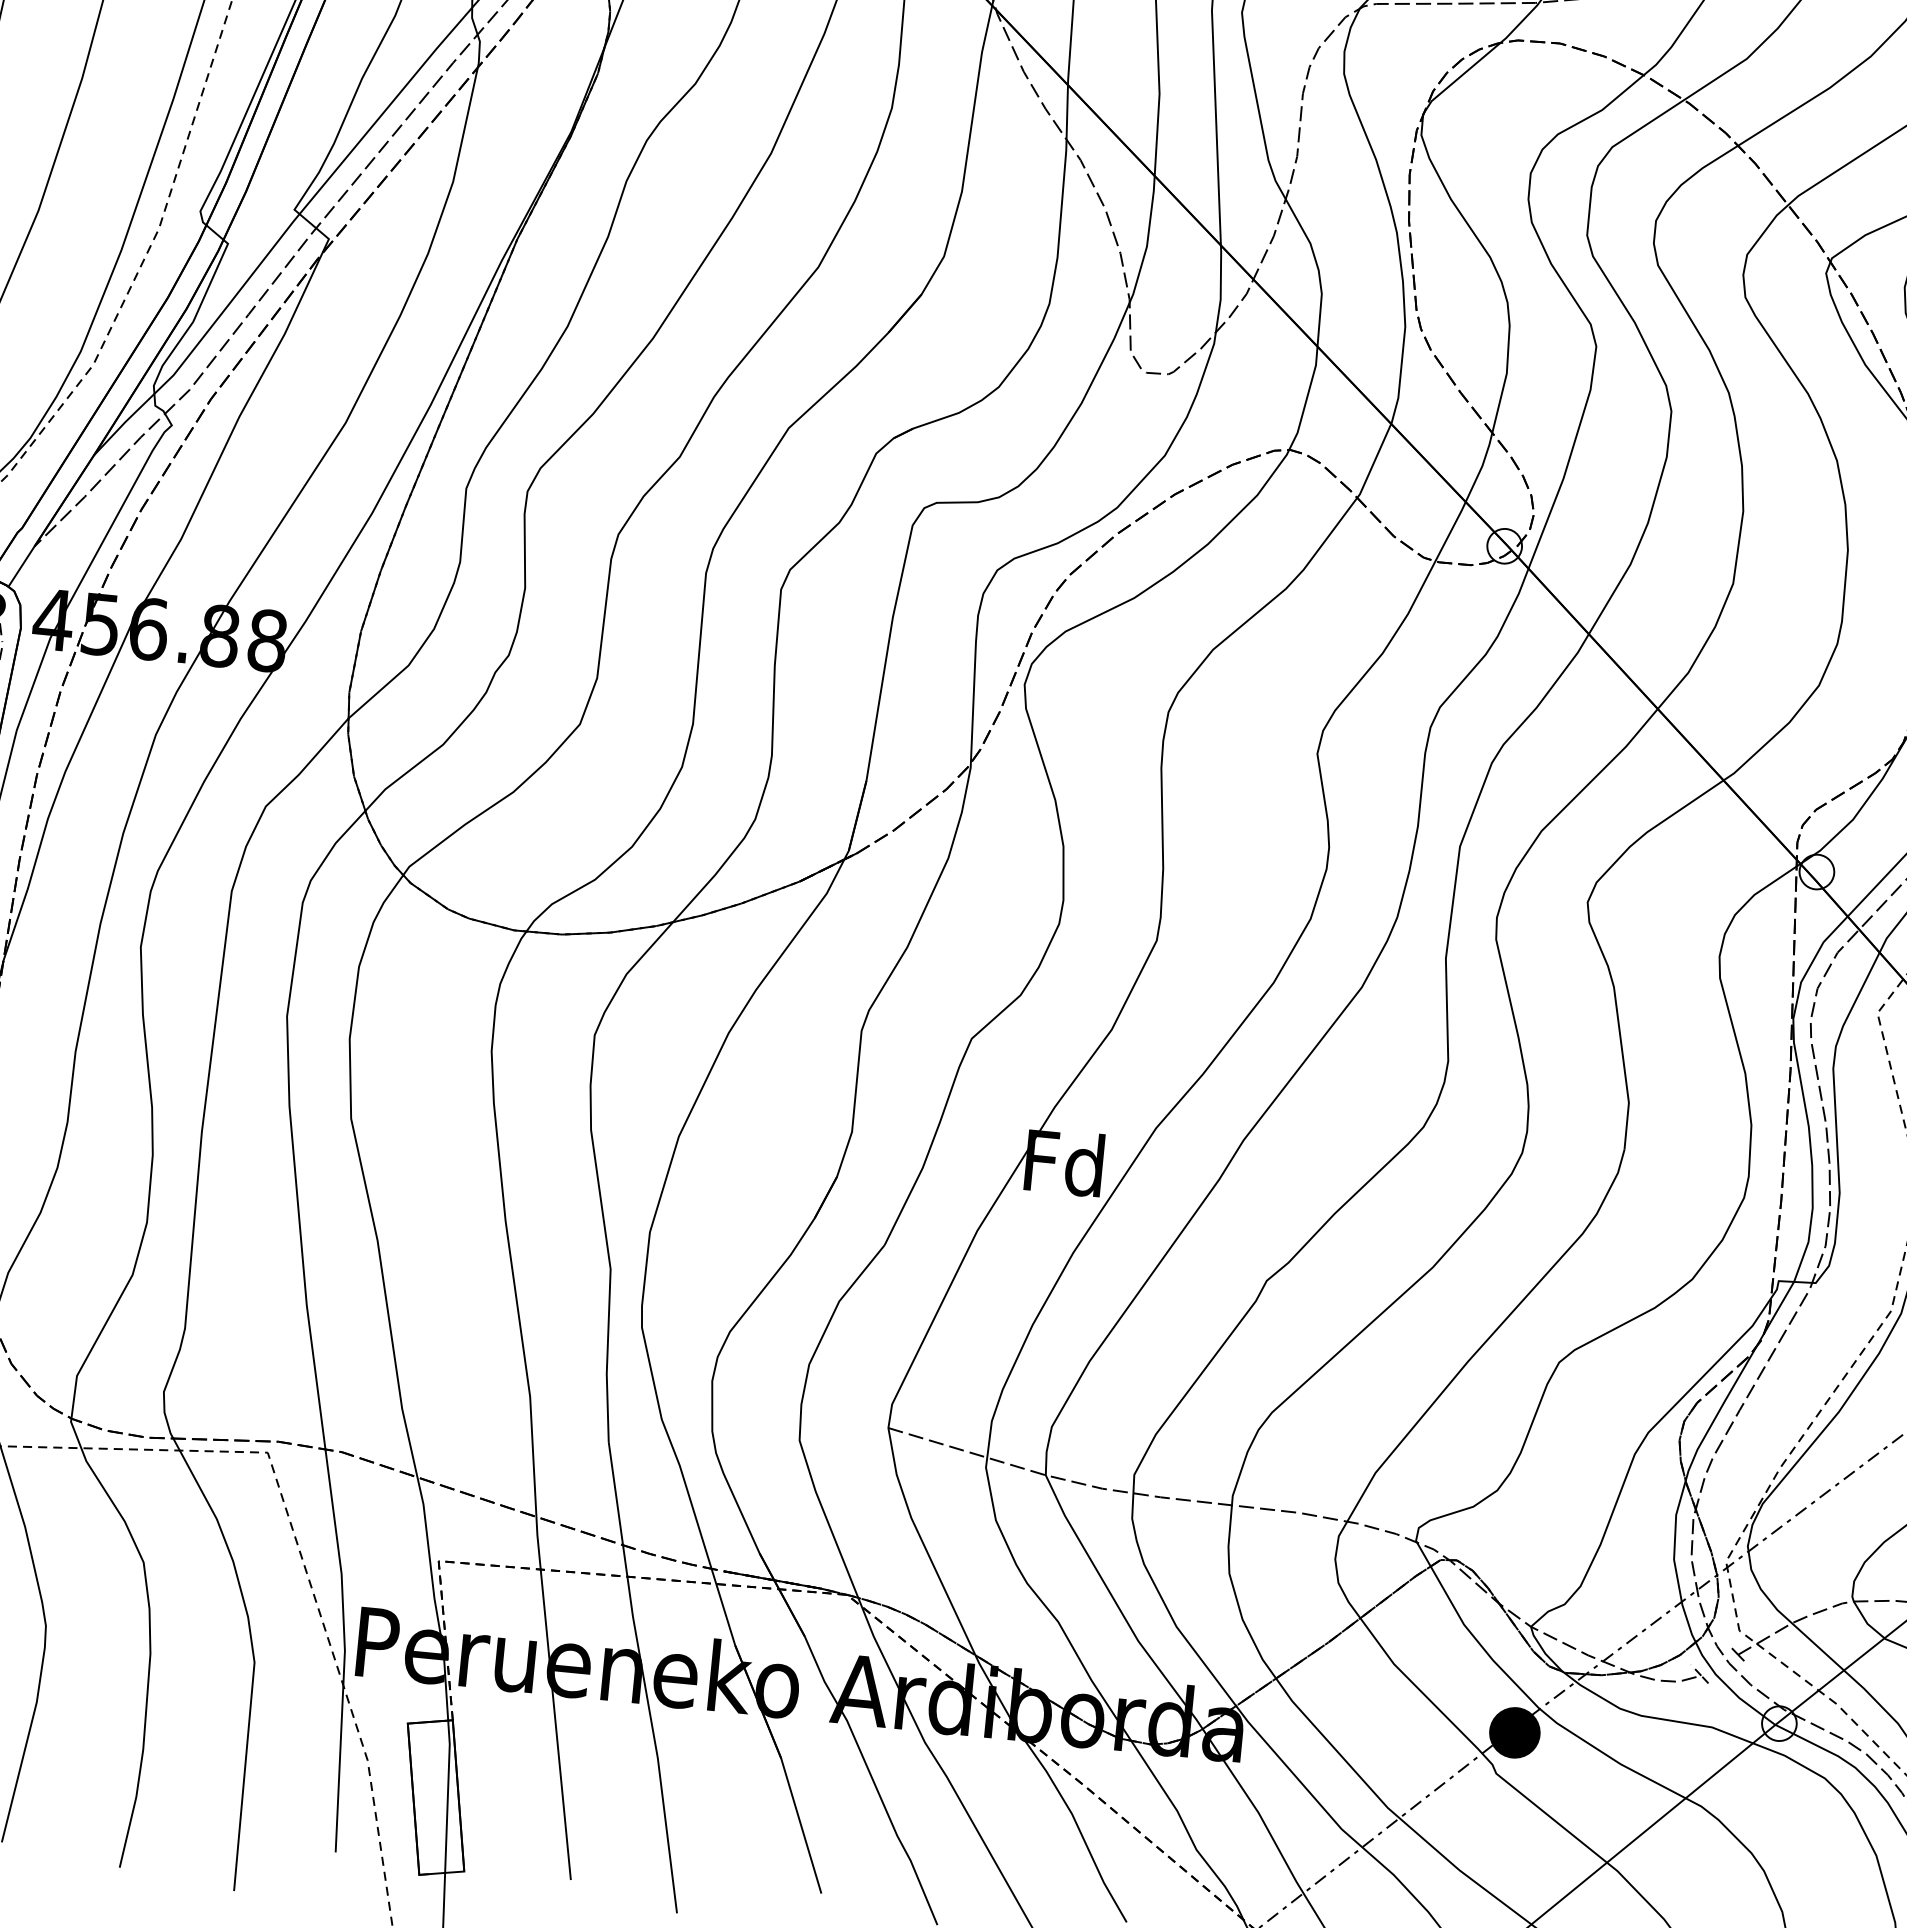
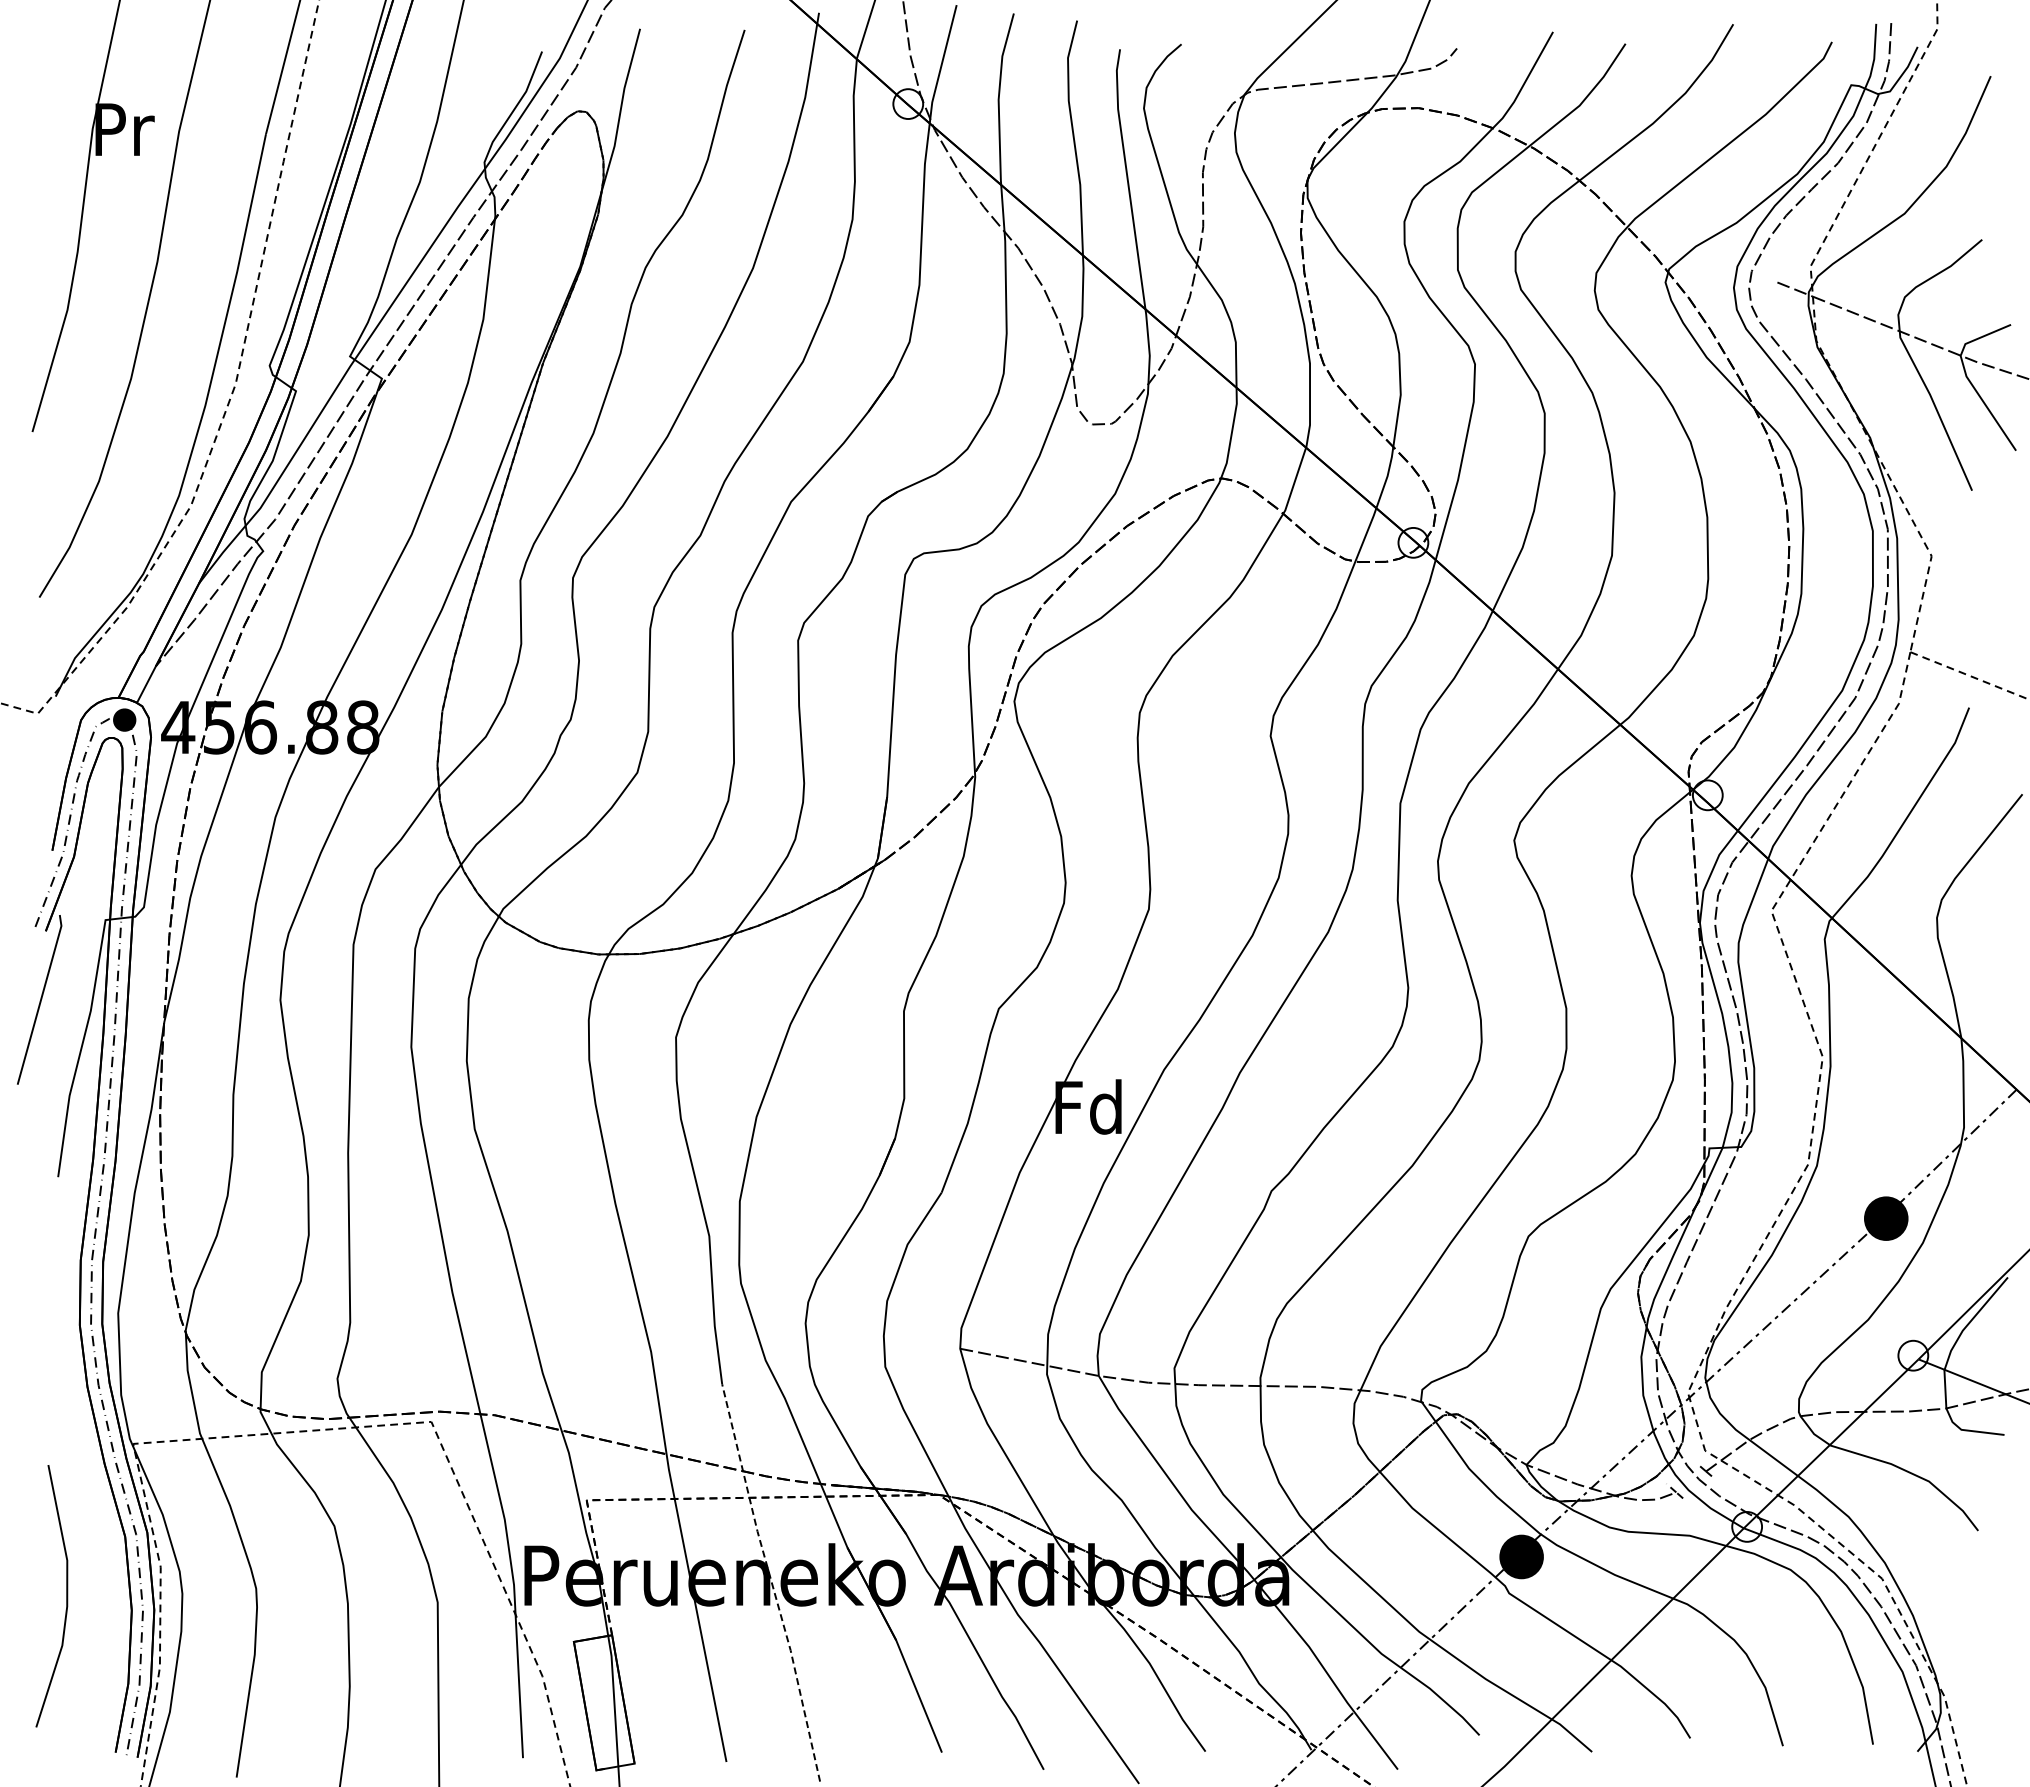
line: (643, 1677) -> (771, 1582), solid -> dashed

